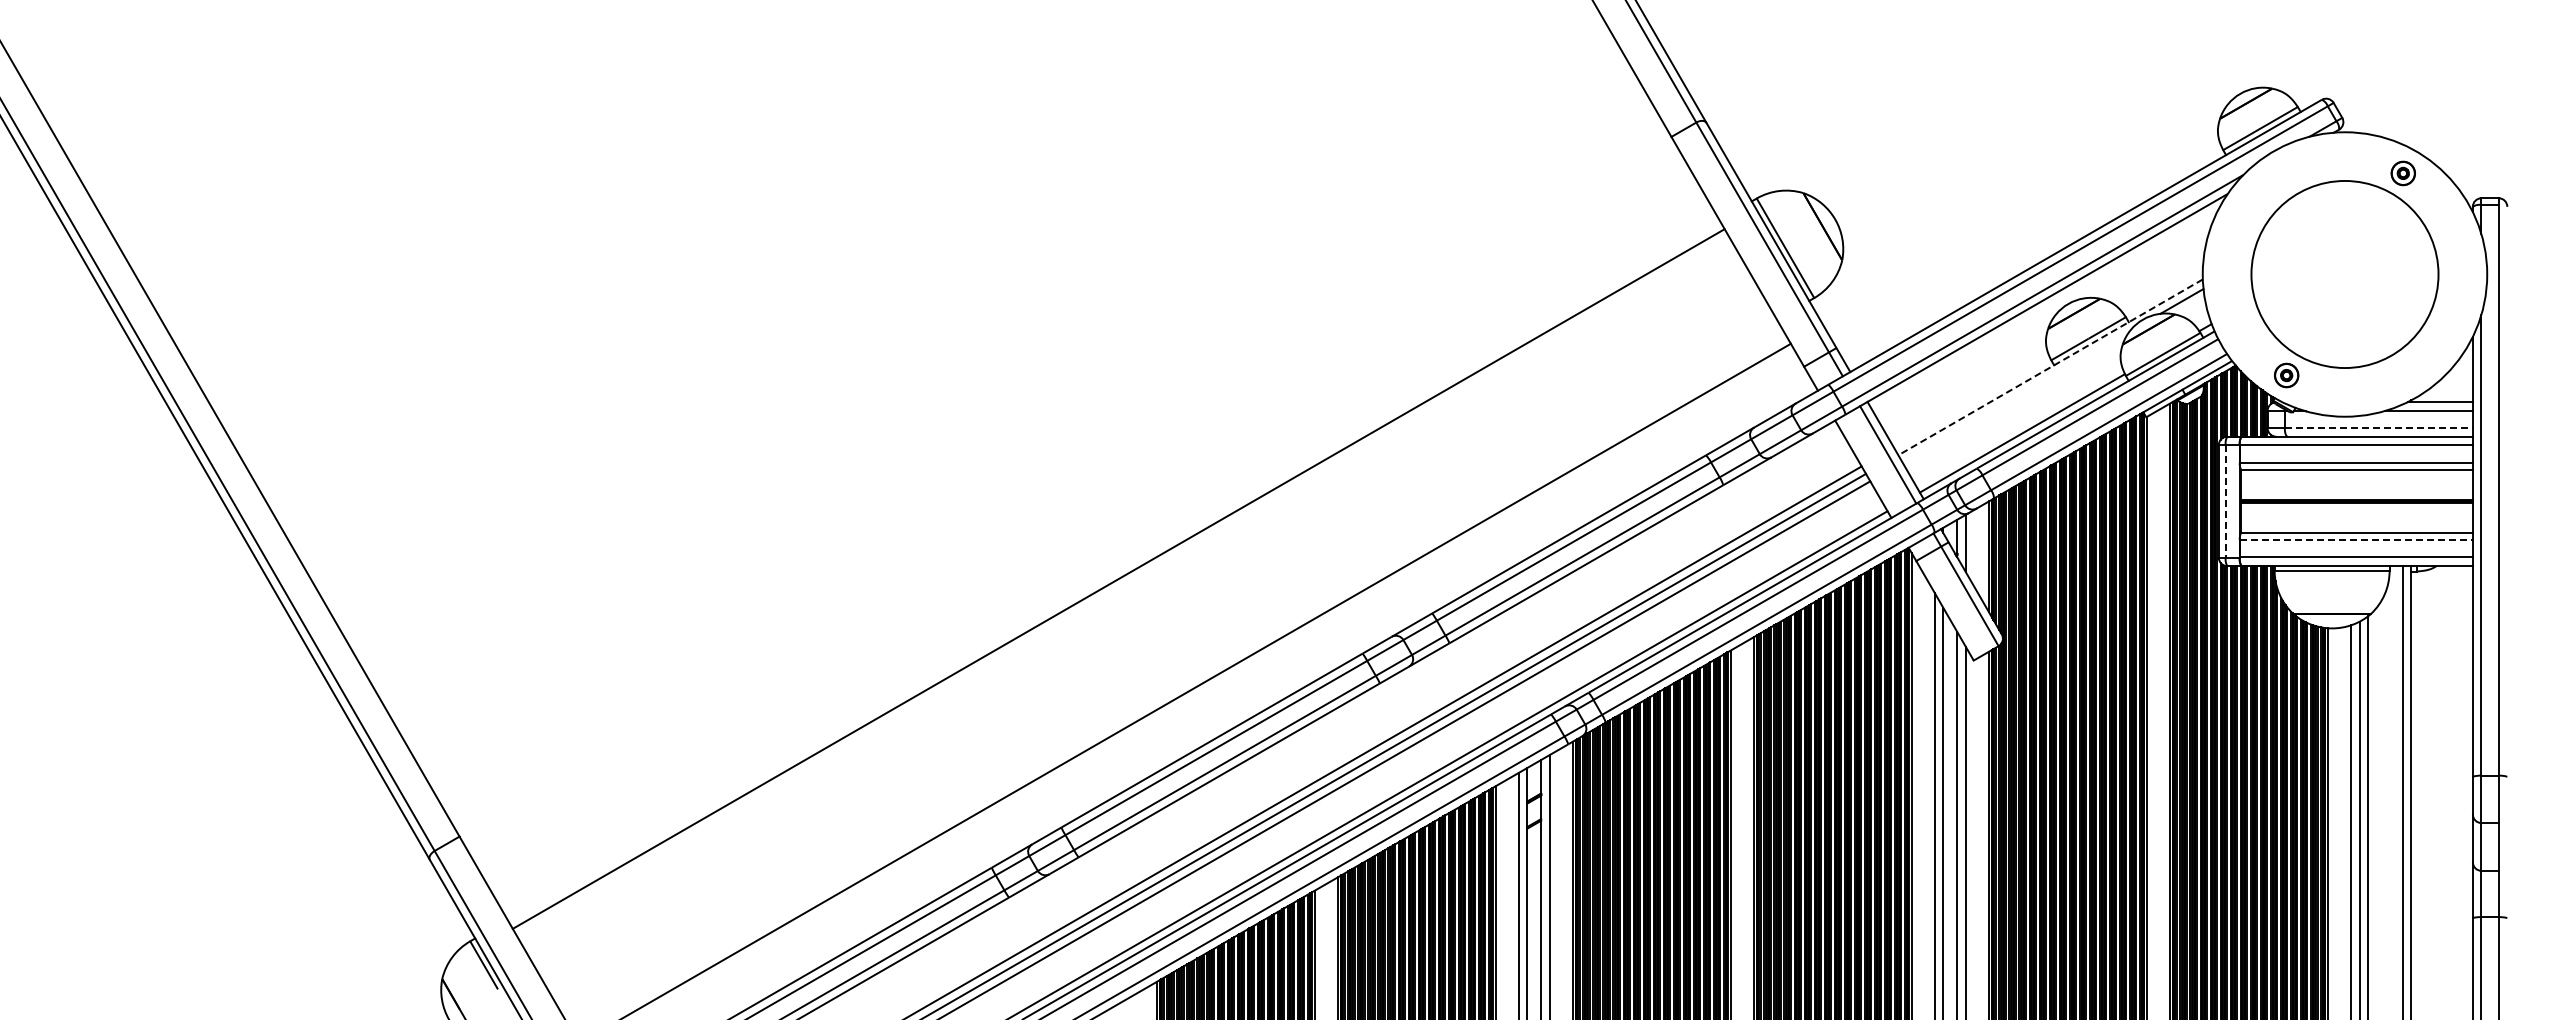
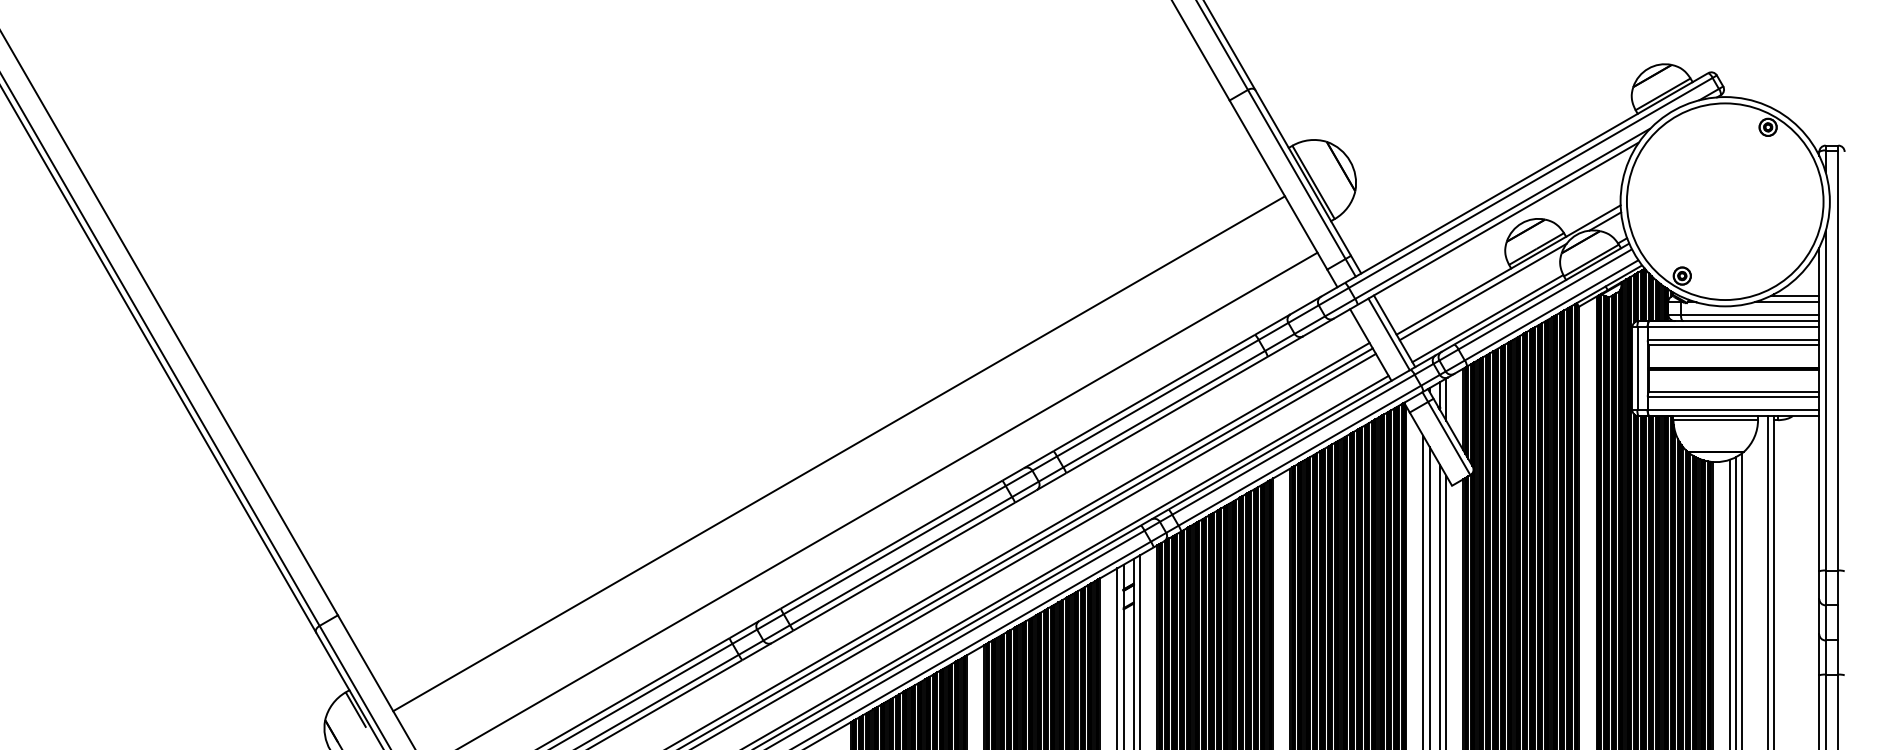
circle: (2344, 274) -> (1724, 201), size x1.43
line: (2050, 367) -> (1508, 270), dashed -> solid
line: (2015, 396) -> (1482, 291), added
line: (2379, 428) -> (1750, 315), dashed -> solid
line: (2225, 501) -> (1637, 368), dashed -> solid
line: (2356, 540) -> (1733, 397), dashed -> solid
line: (1118, 578) -> (838, 453), moved

